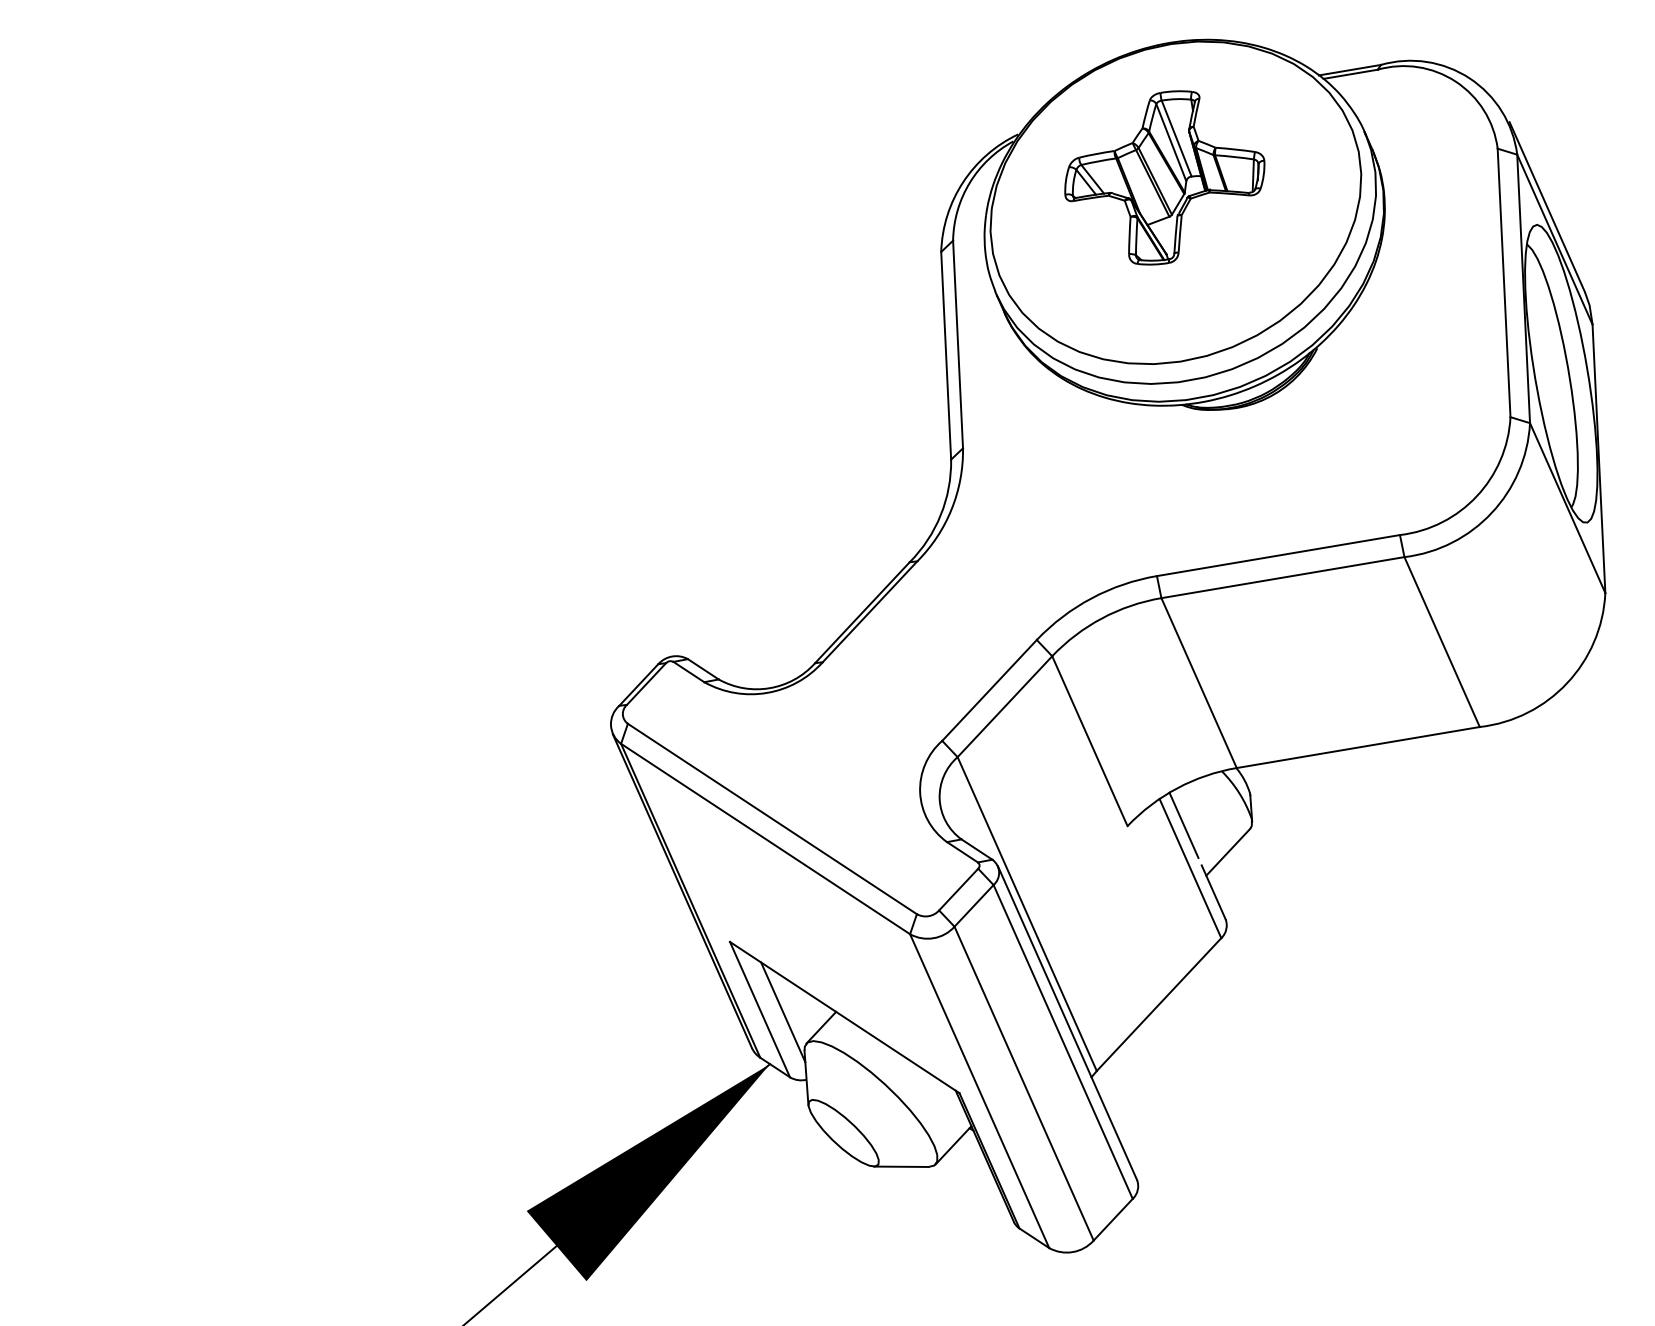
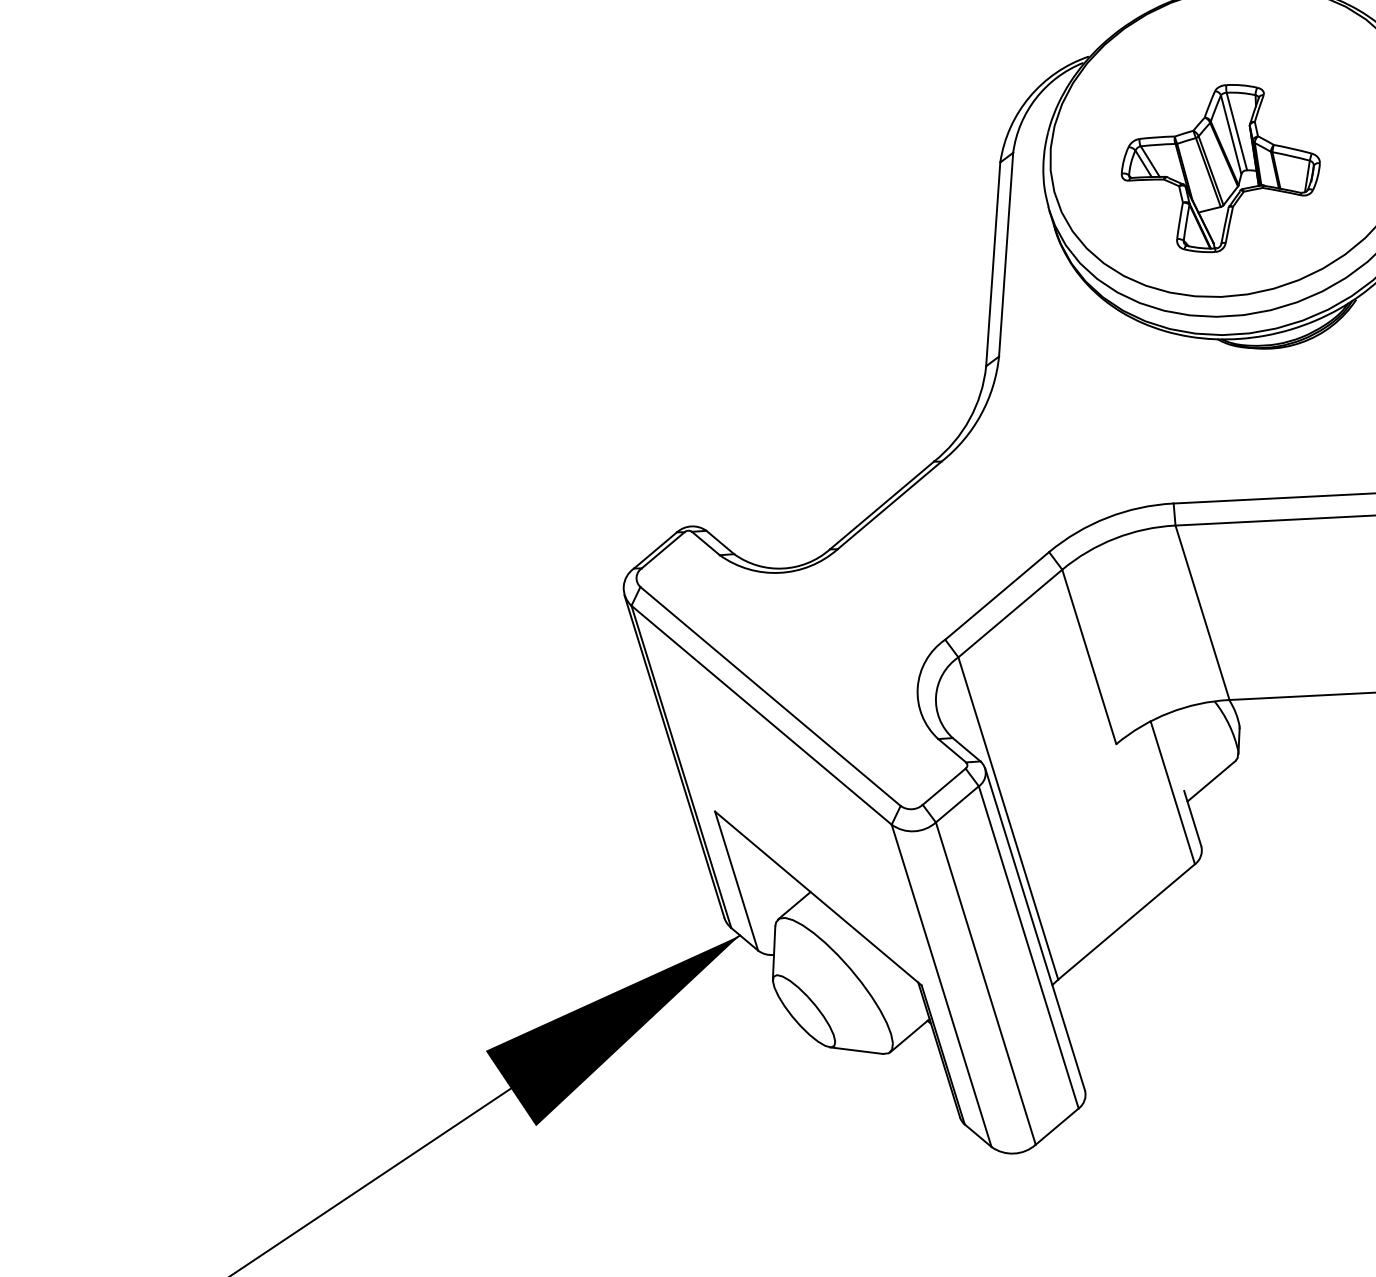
part: (1164, 177) -> (1220, 168), moved
line: (1183, 824) -> (1171, 748), removed
line: (783, 1012) -> (759, 886), removed

